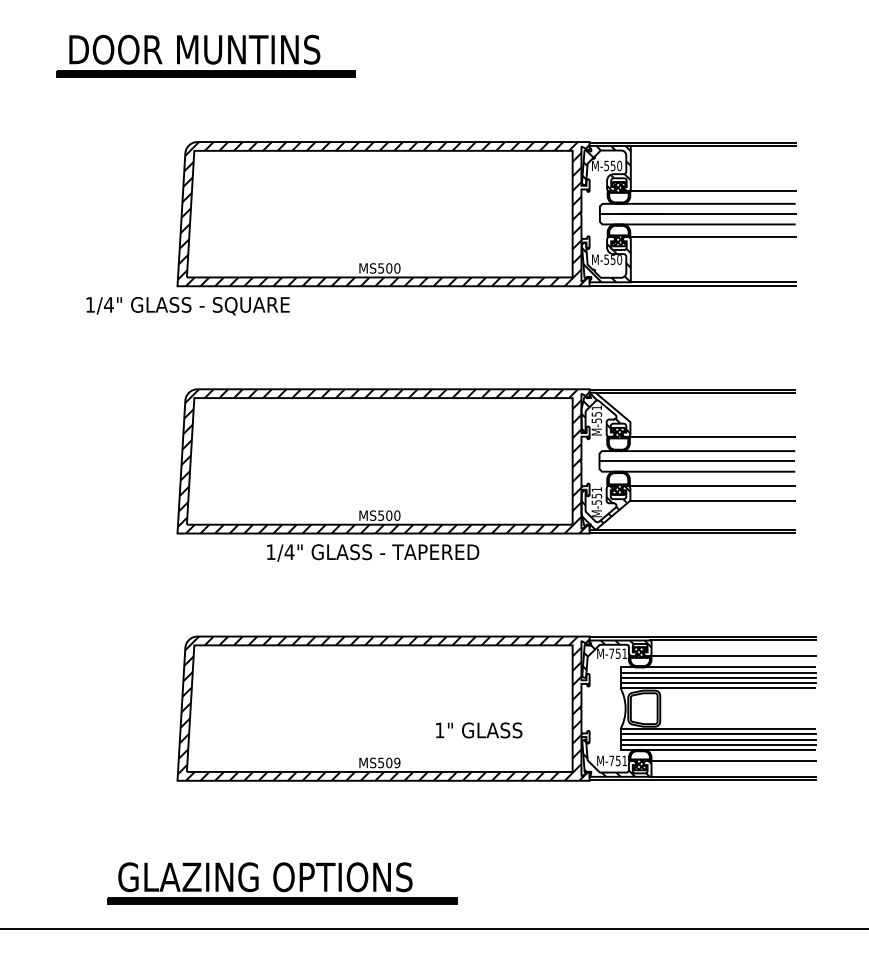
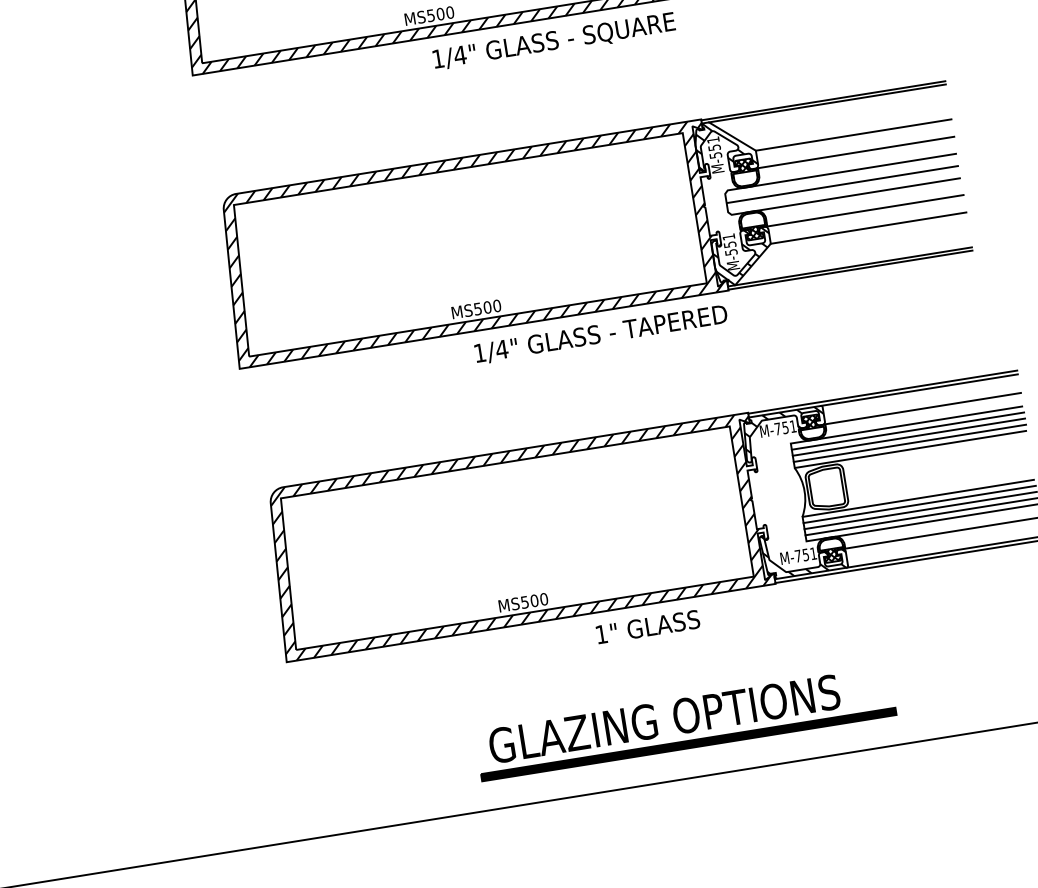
text: (187, 306) -> (553, 42), moved
line: (712, 422) -> (853, 135), added
text: (373, 552) -> (601, 333), moved
text: (479, 730) -> (648, 627), moved
text: (397, 763) -> (544, 599), MS509 -> MS500
part: (282, 883) -> (685, 723), moved

